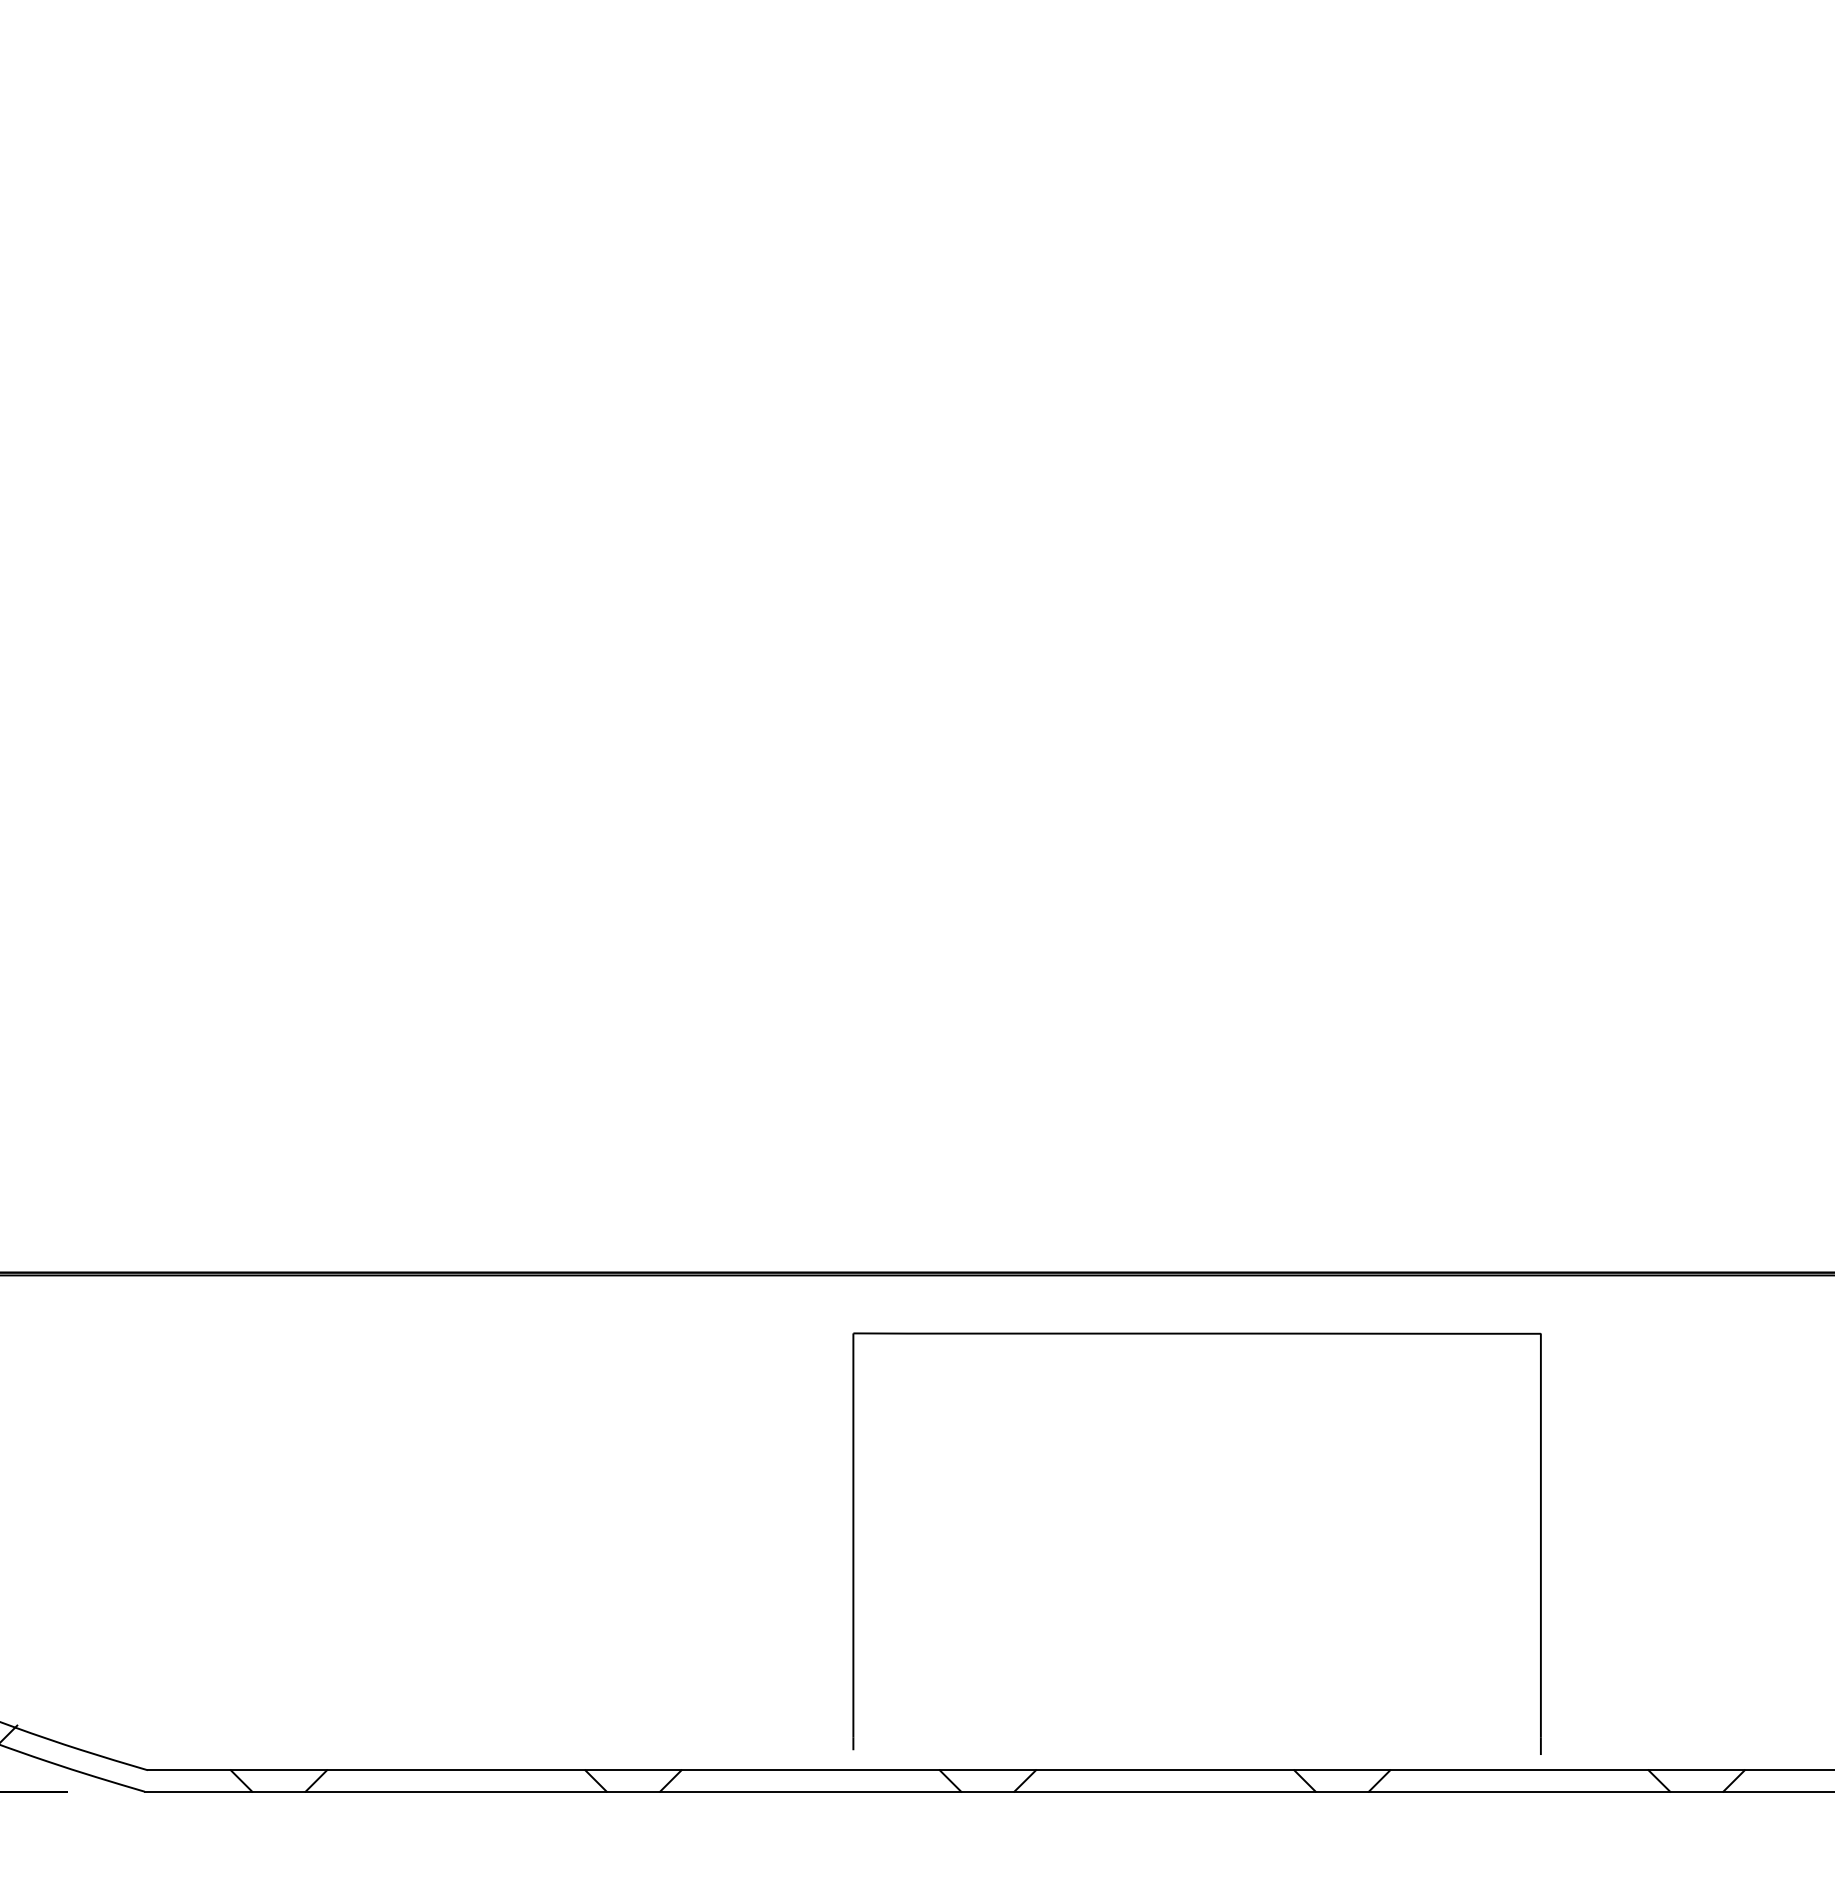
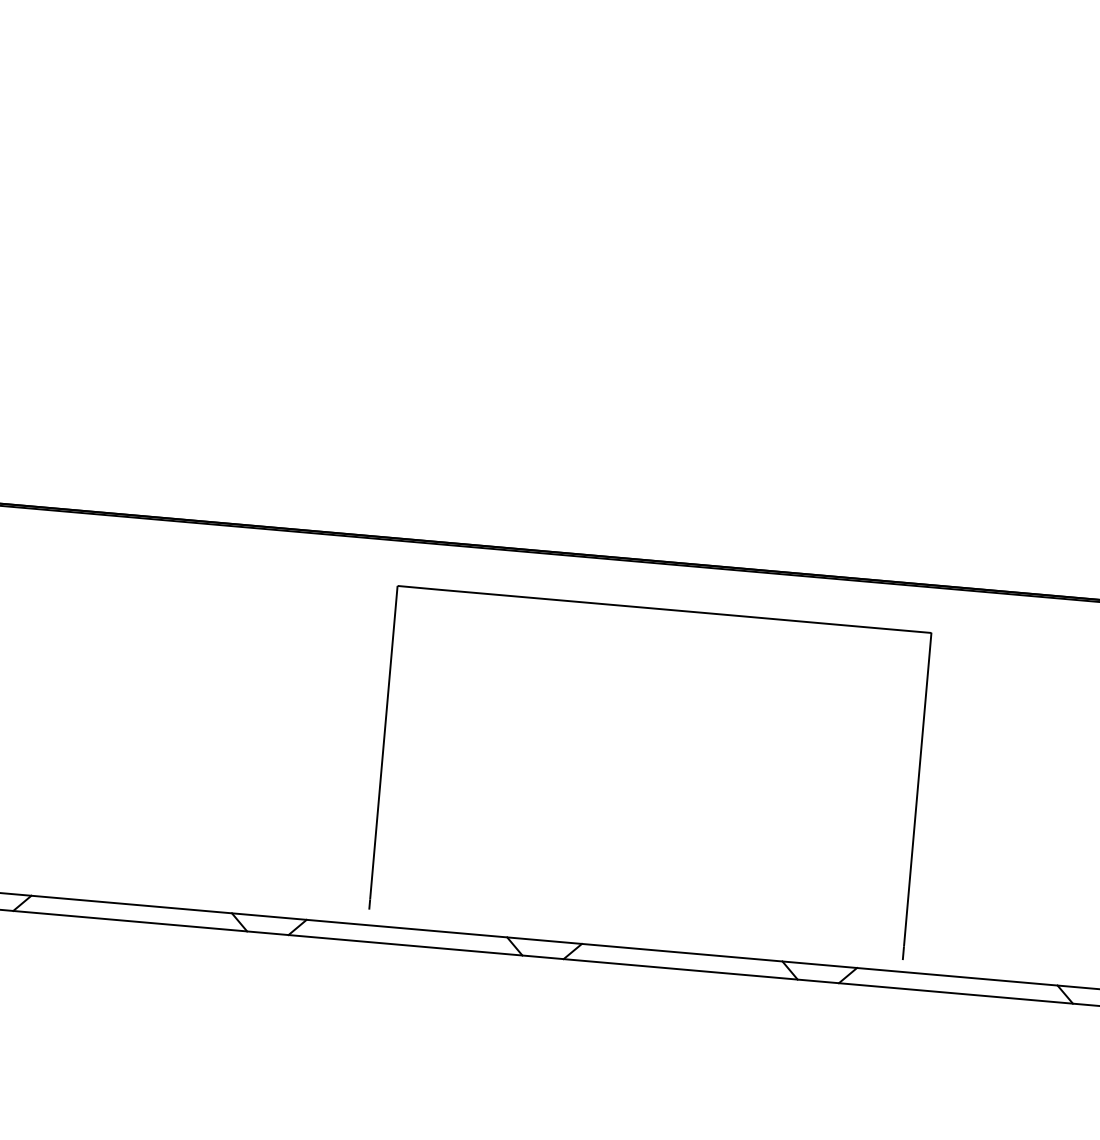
part: (1196, 1334) -> (663, 610), moved

